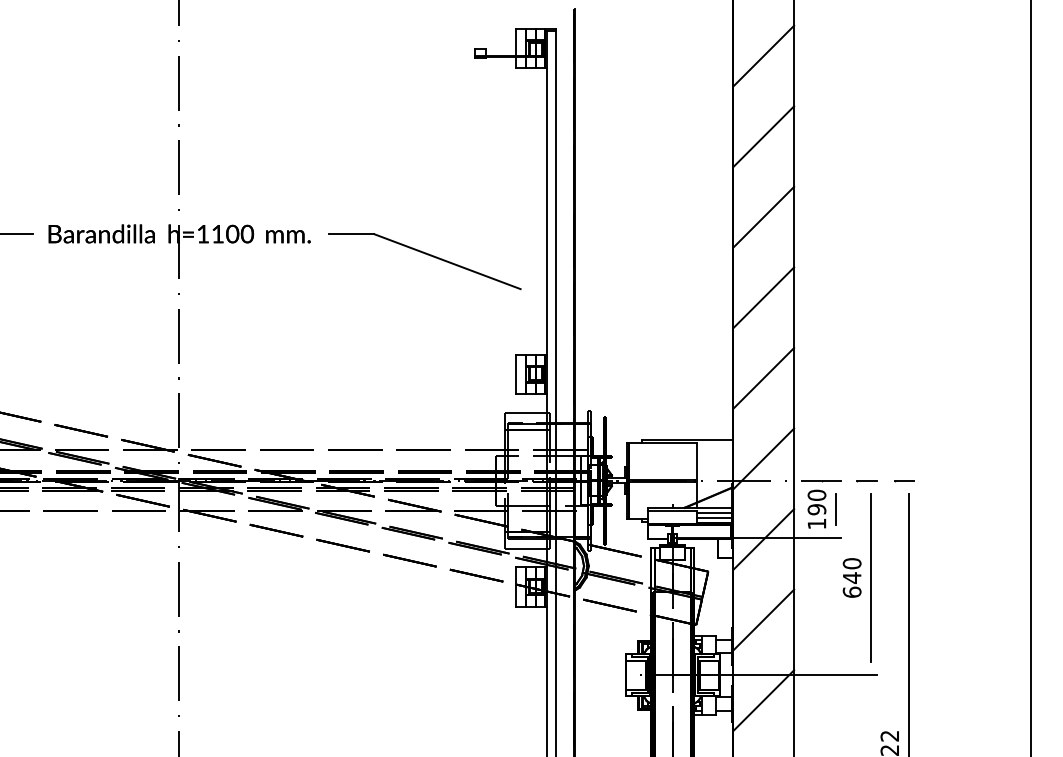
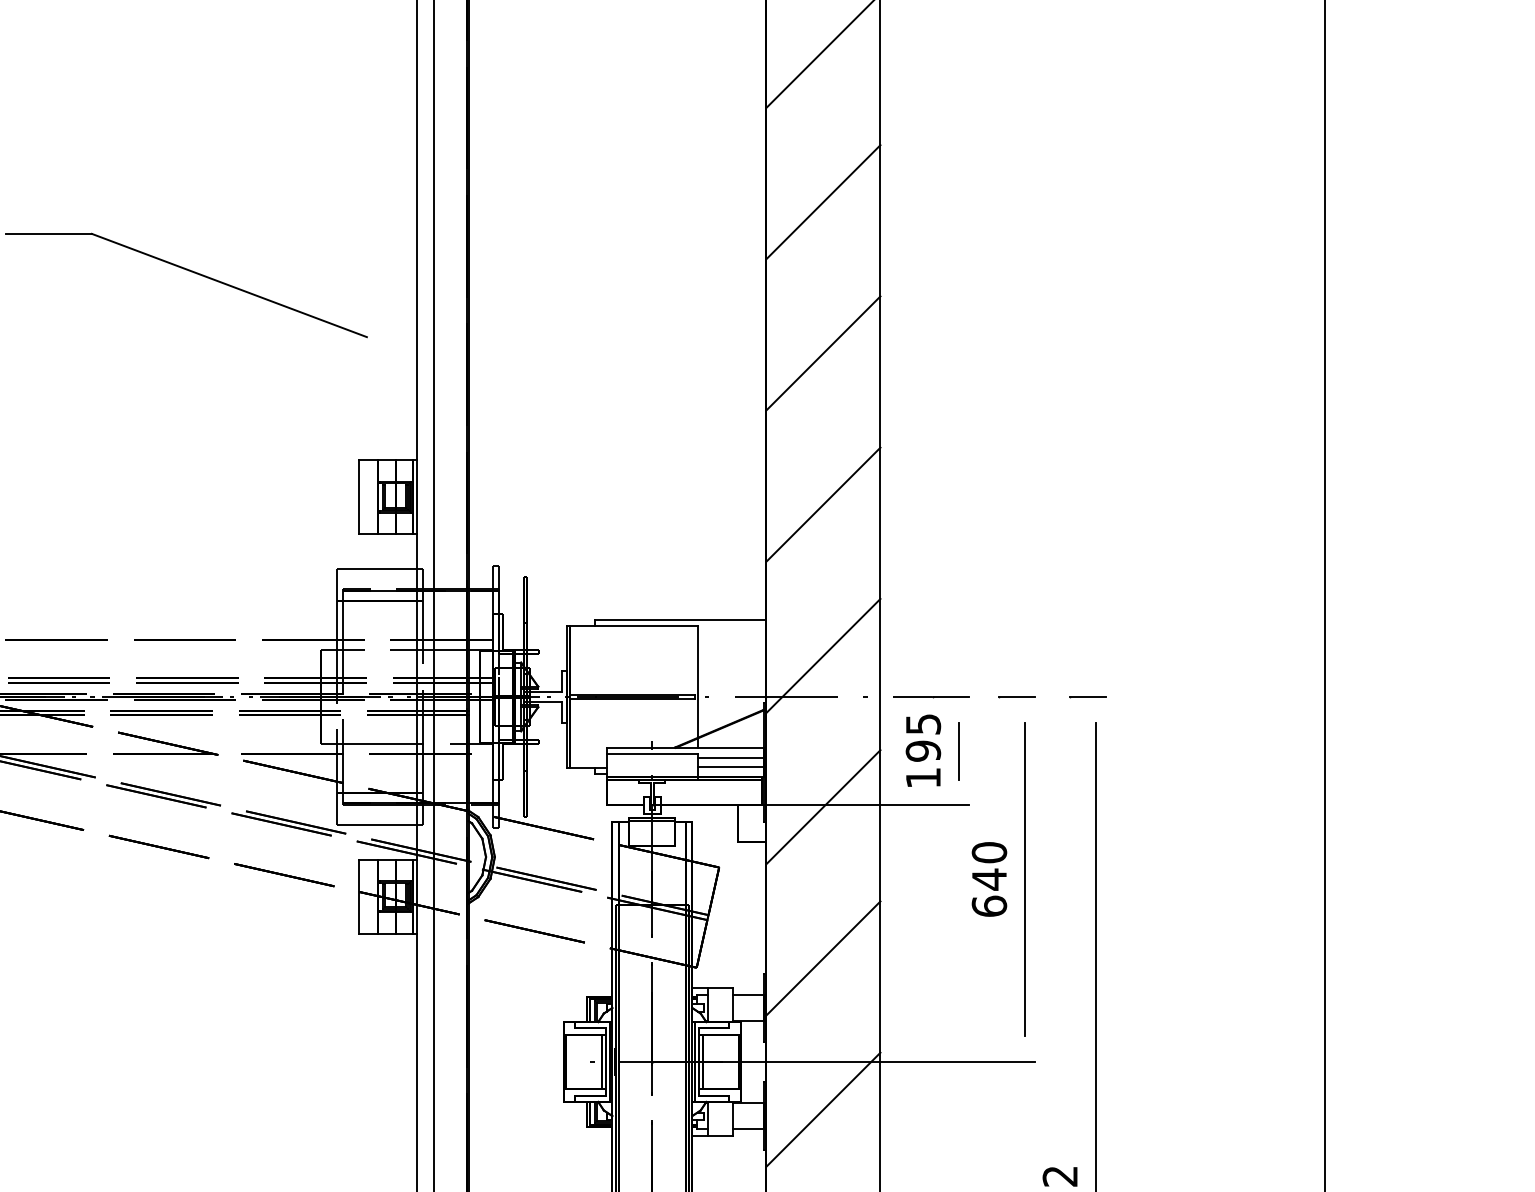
text: (816, 494) -> (922, 722), 190 -> 195

